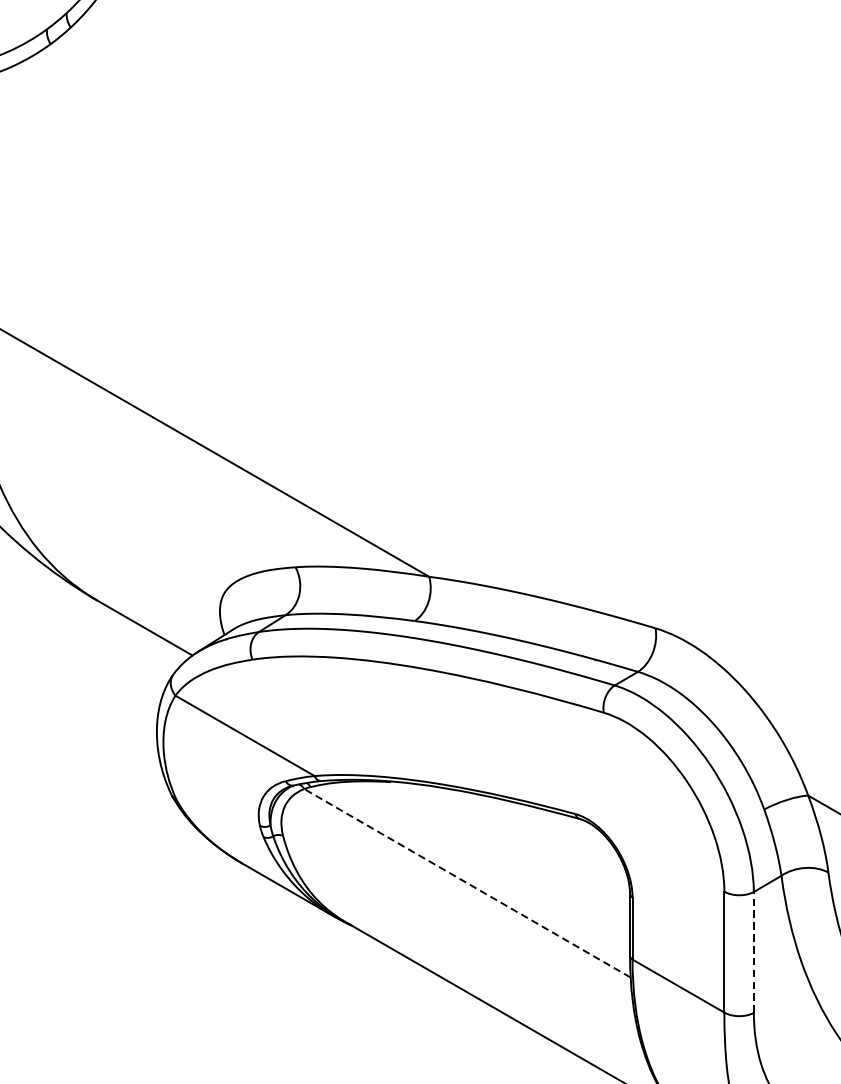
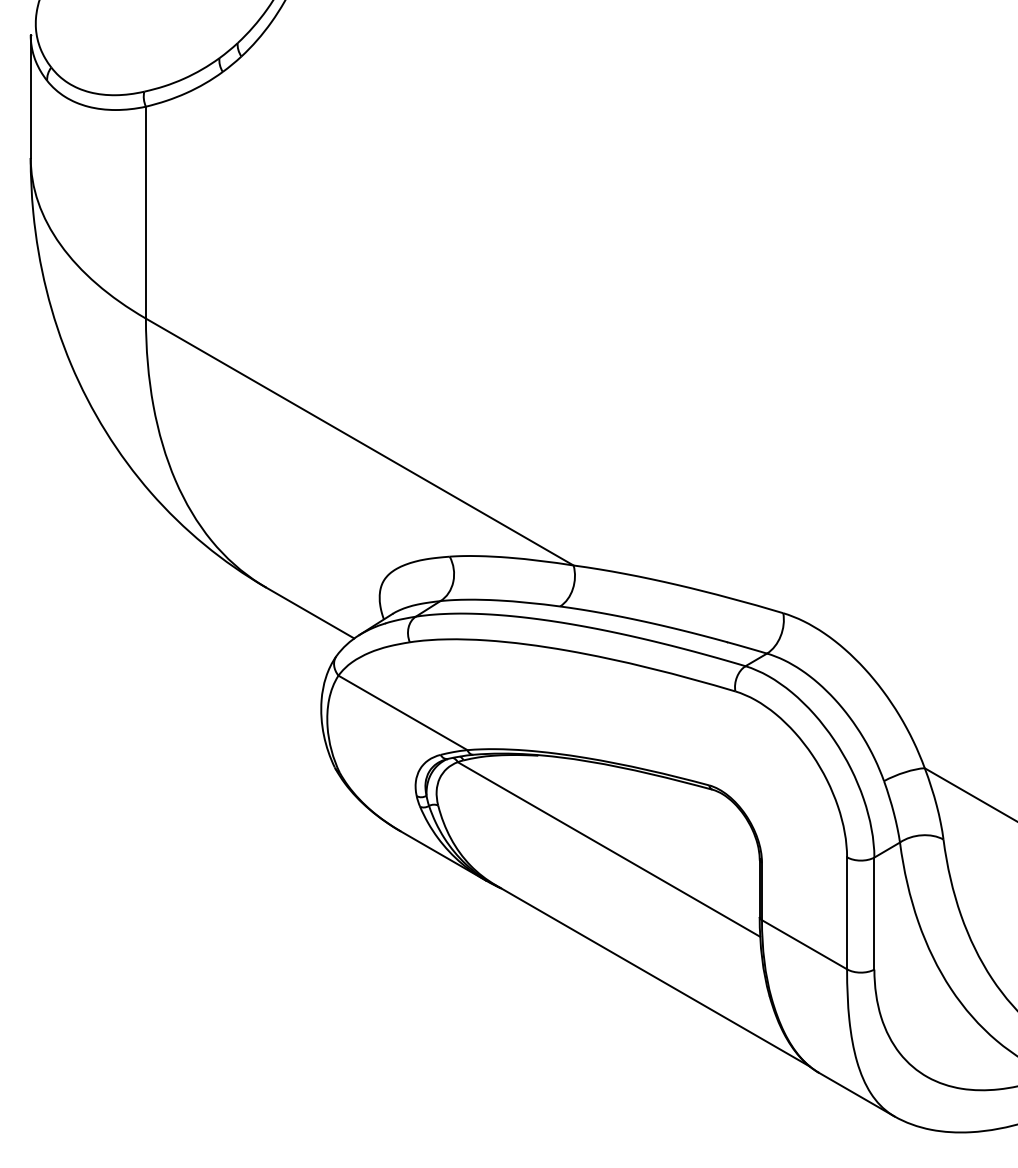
line: (467, 883) -> (609, 849), dashed -> solid
line: (753, 952) -> (874, 913), dashed -> solid

